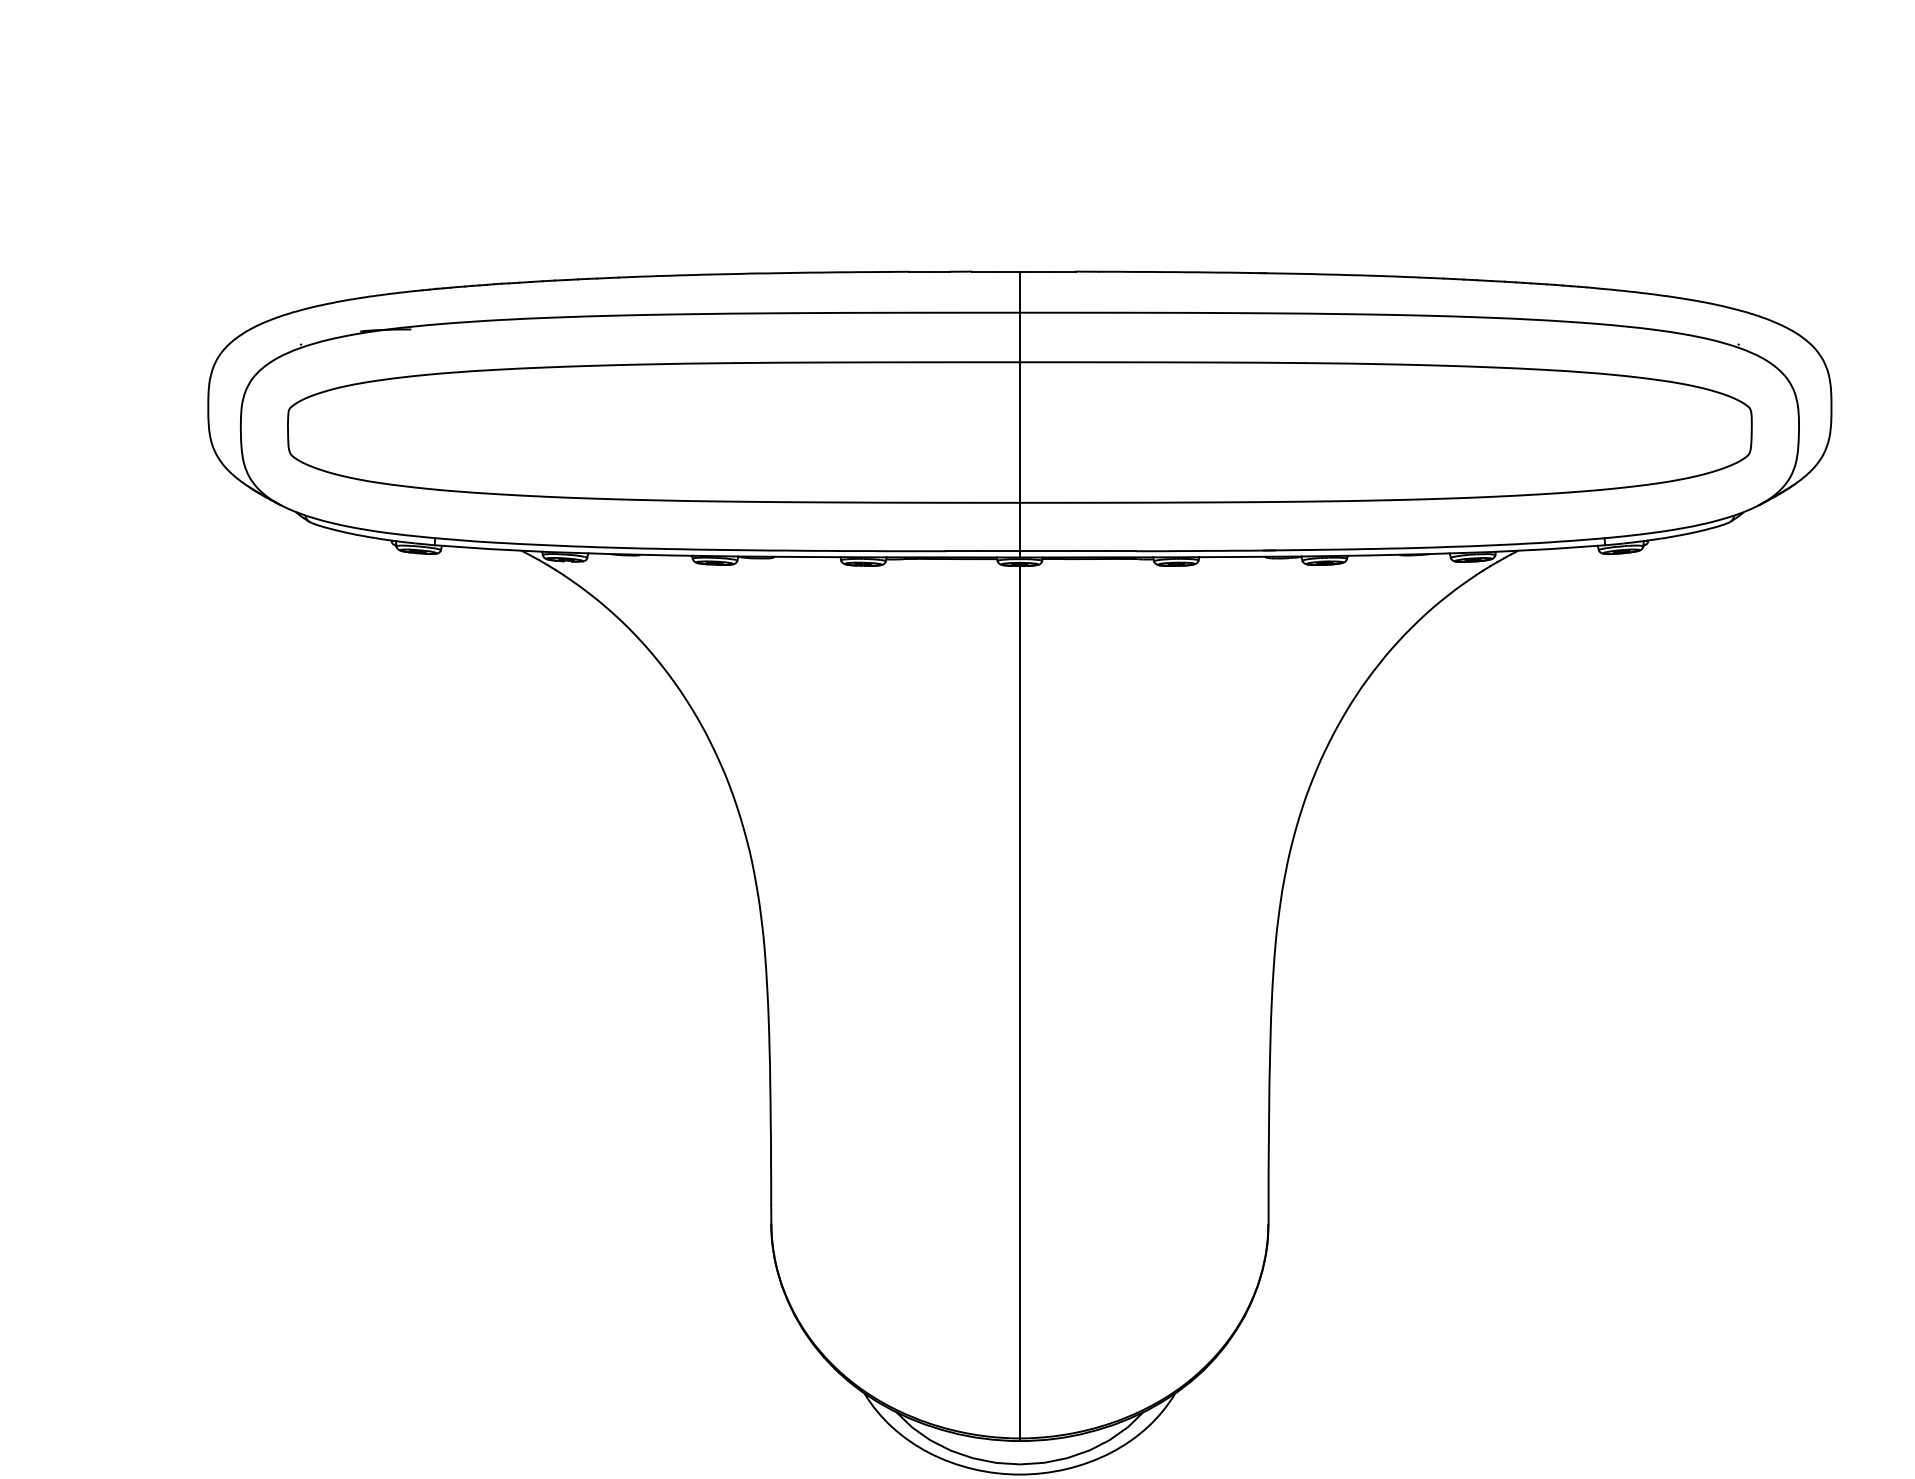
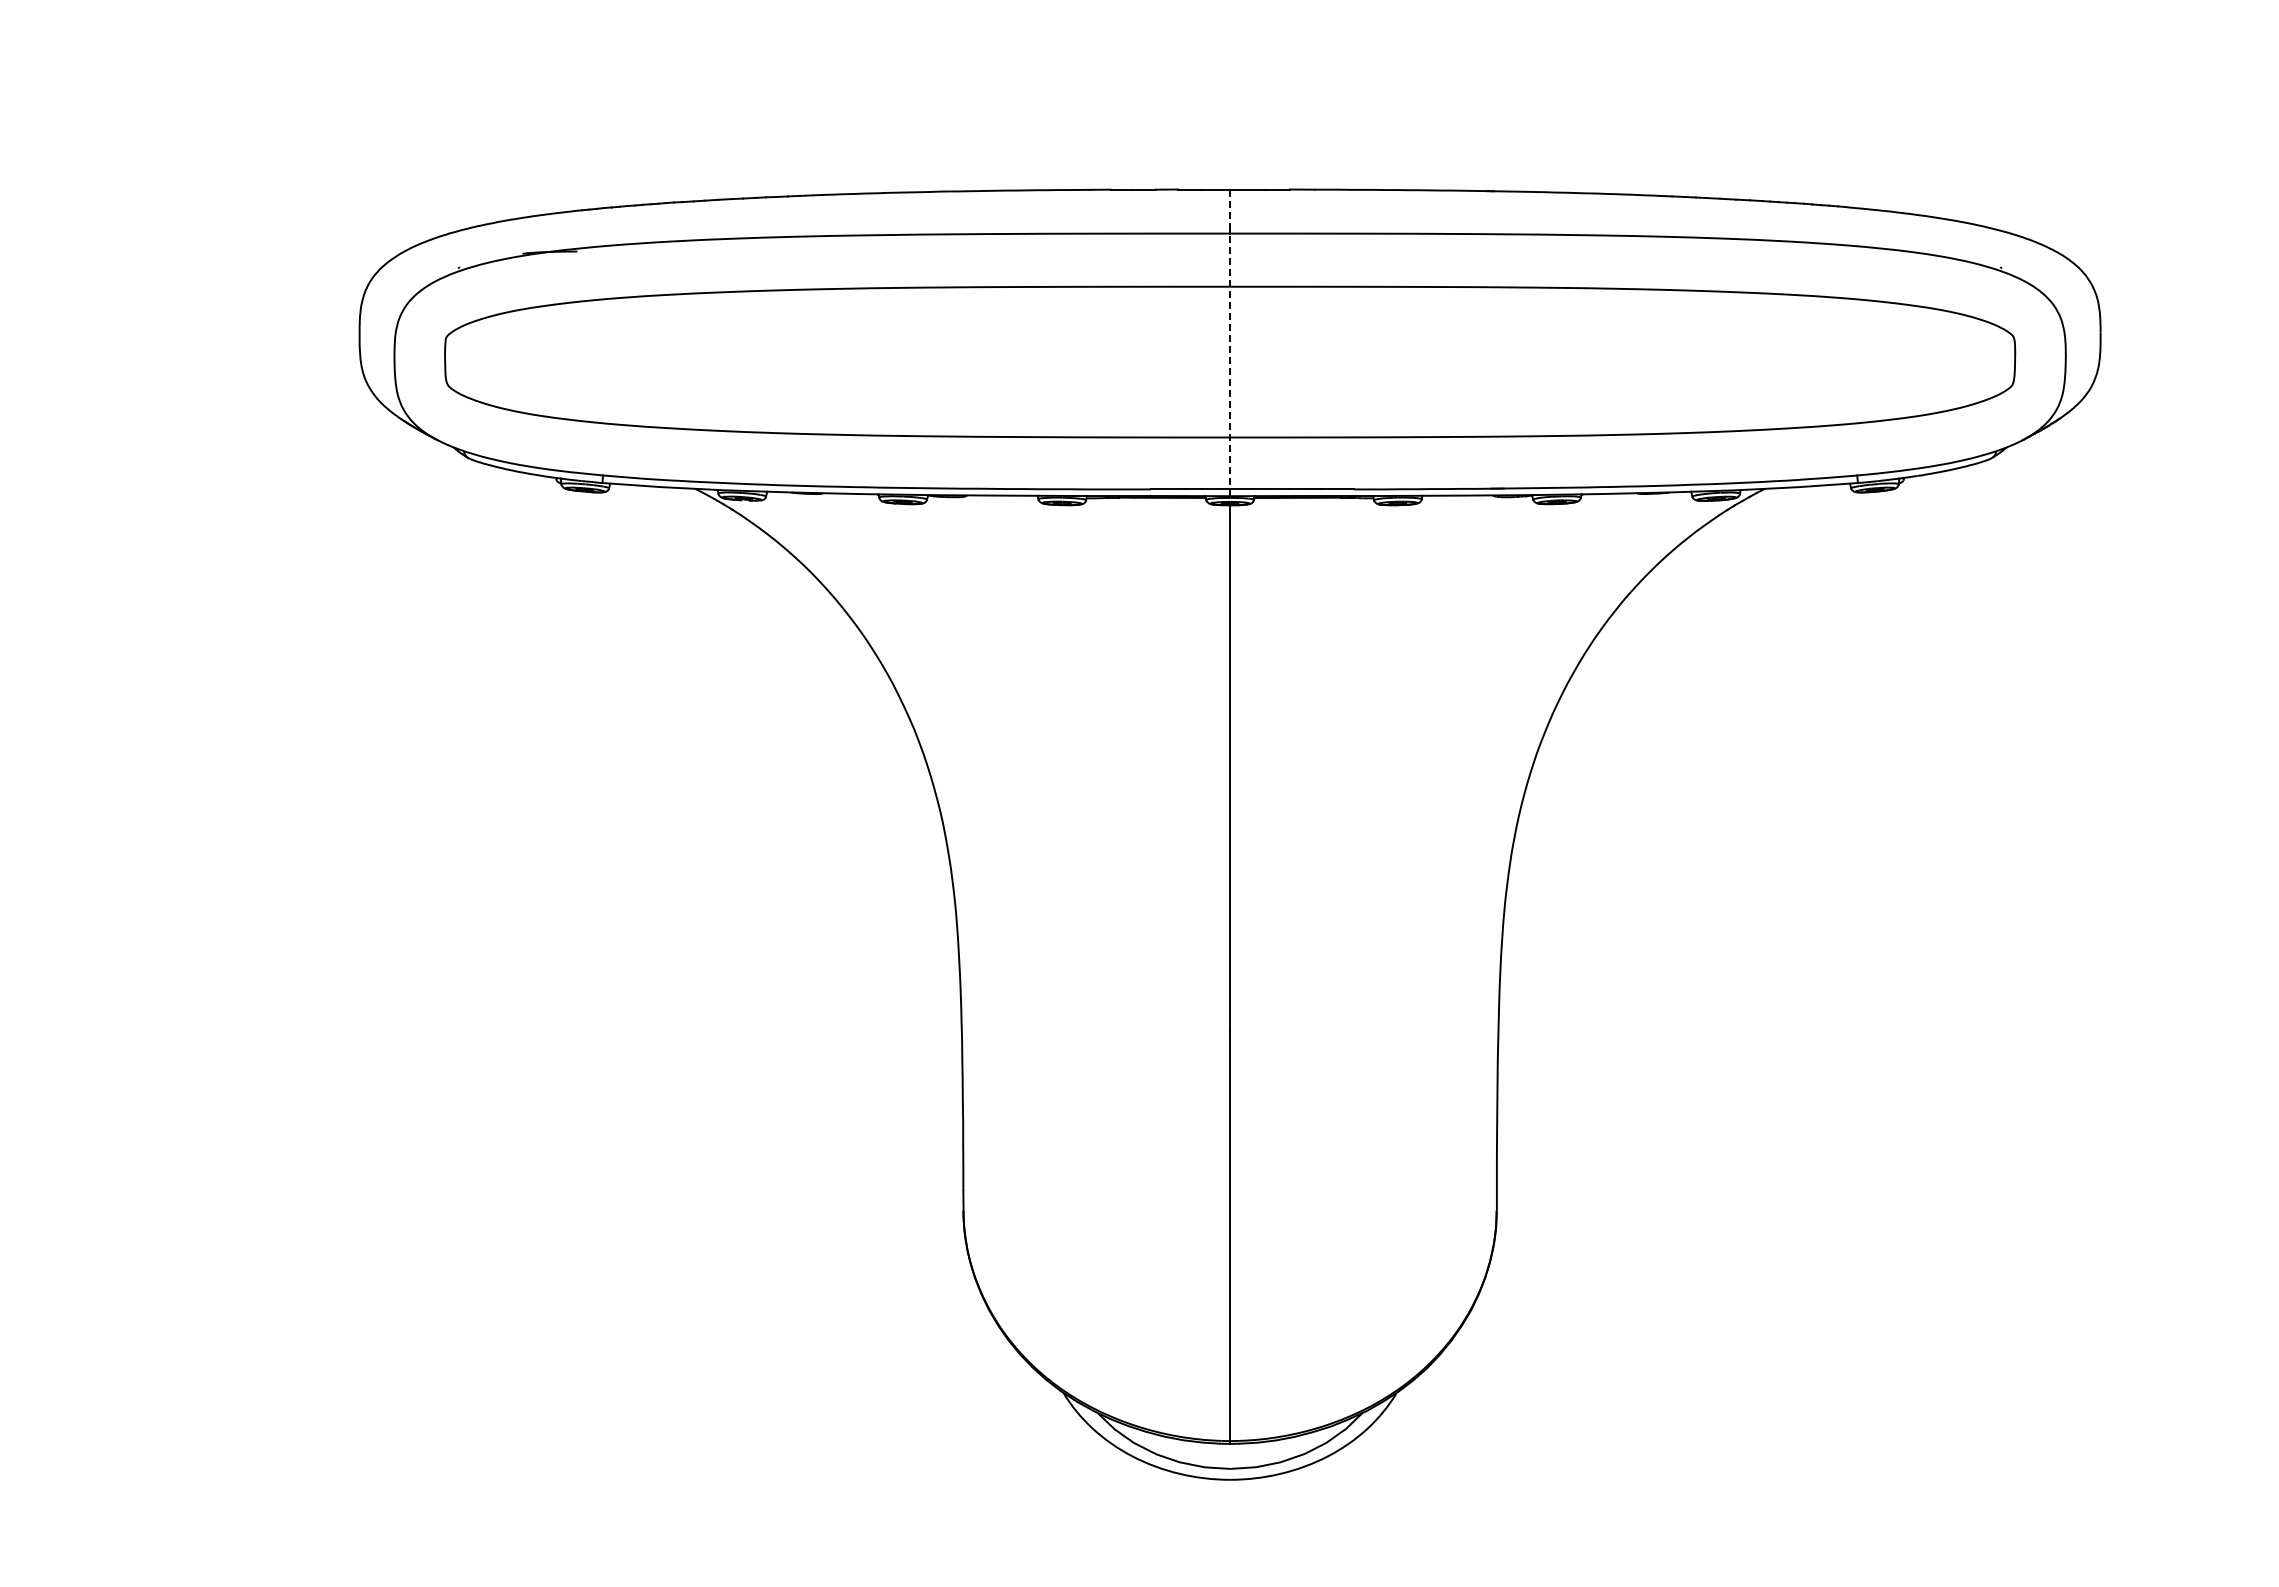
line: (1020, 288) -> (1230, 207), solid -> dashed
line: (1020, 434) -> (1230, 364), solid -> dashed

